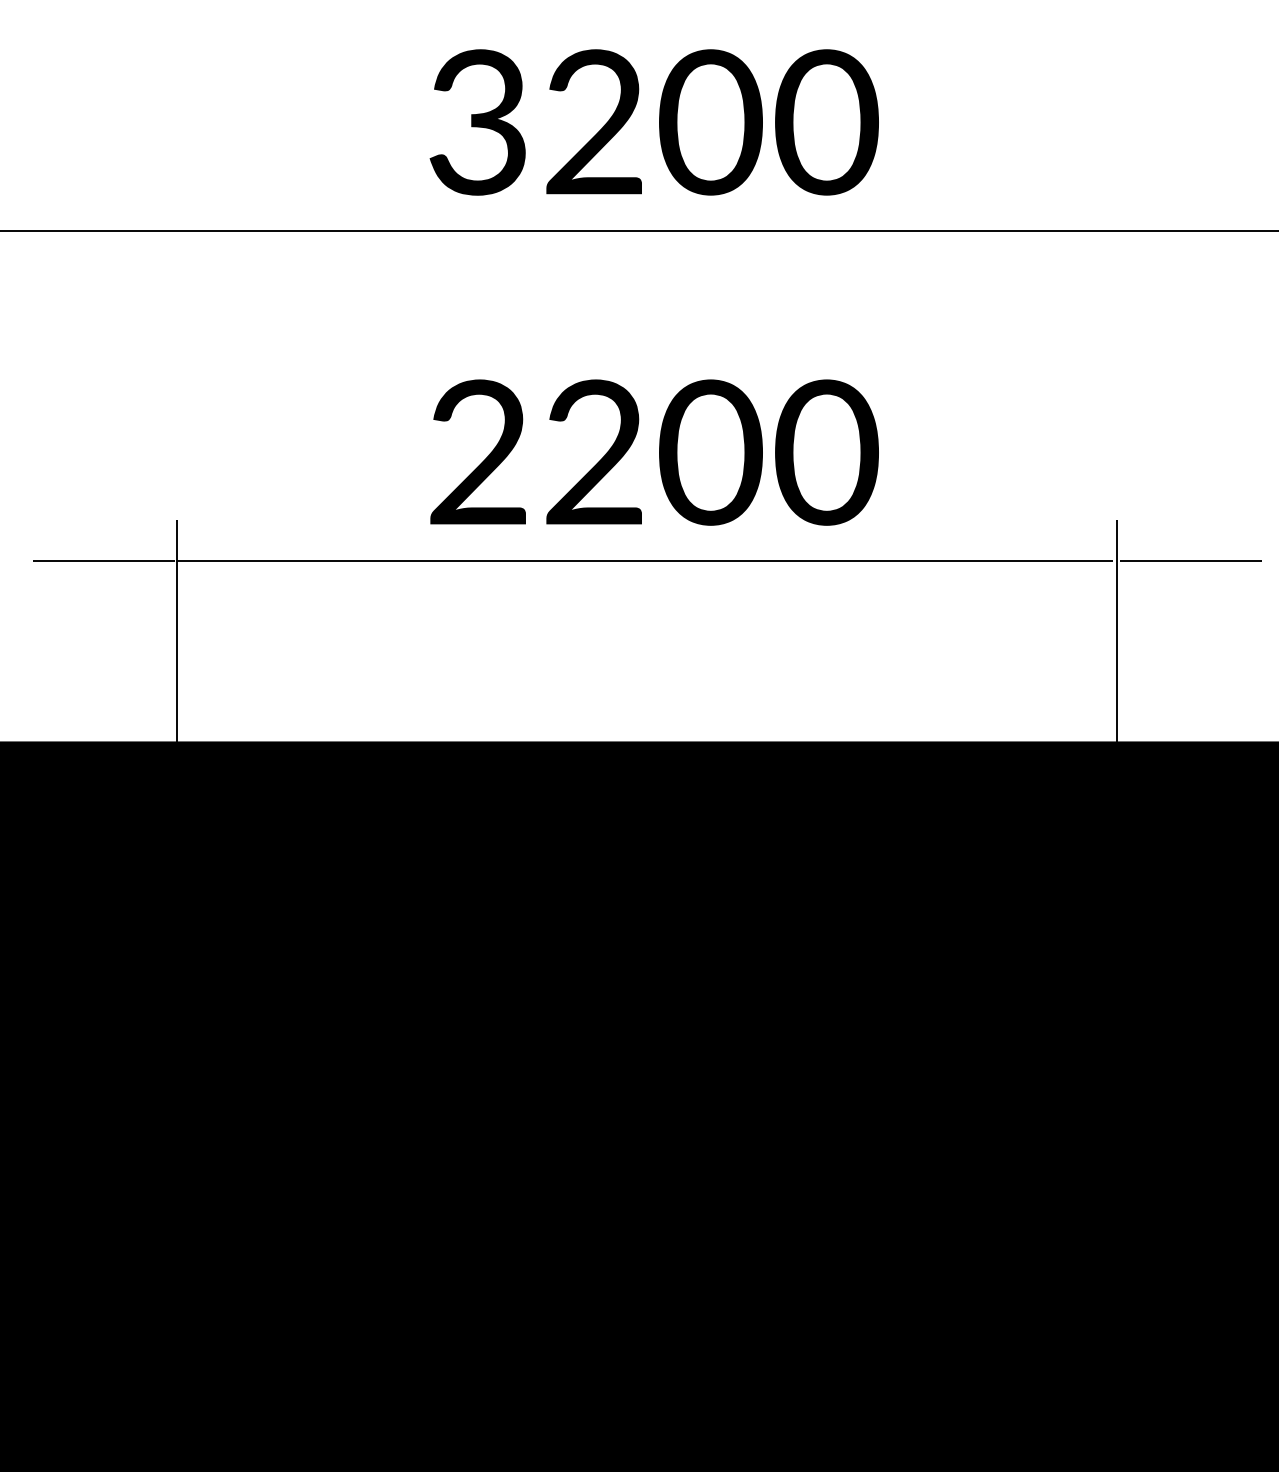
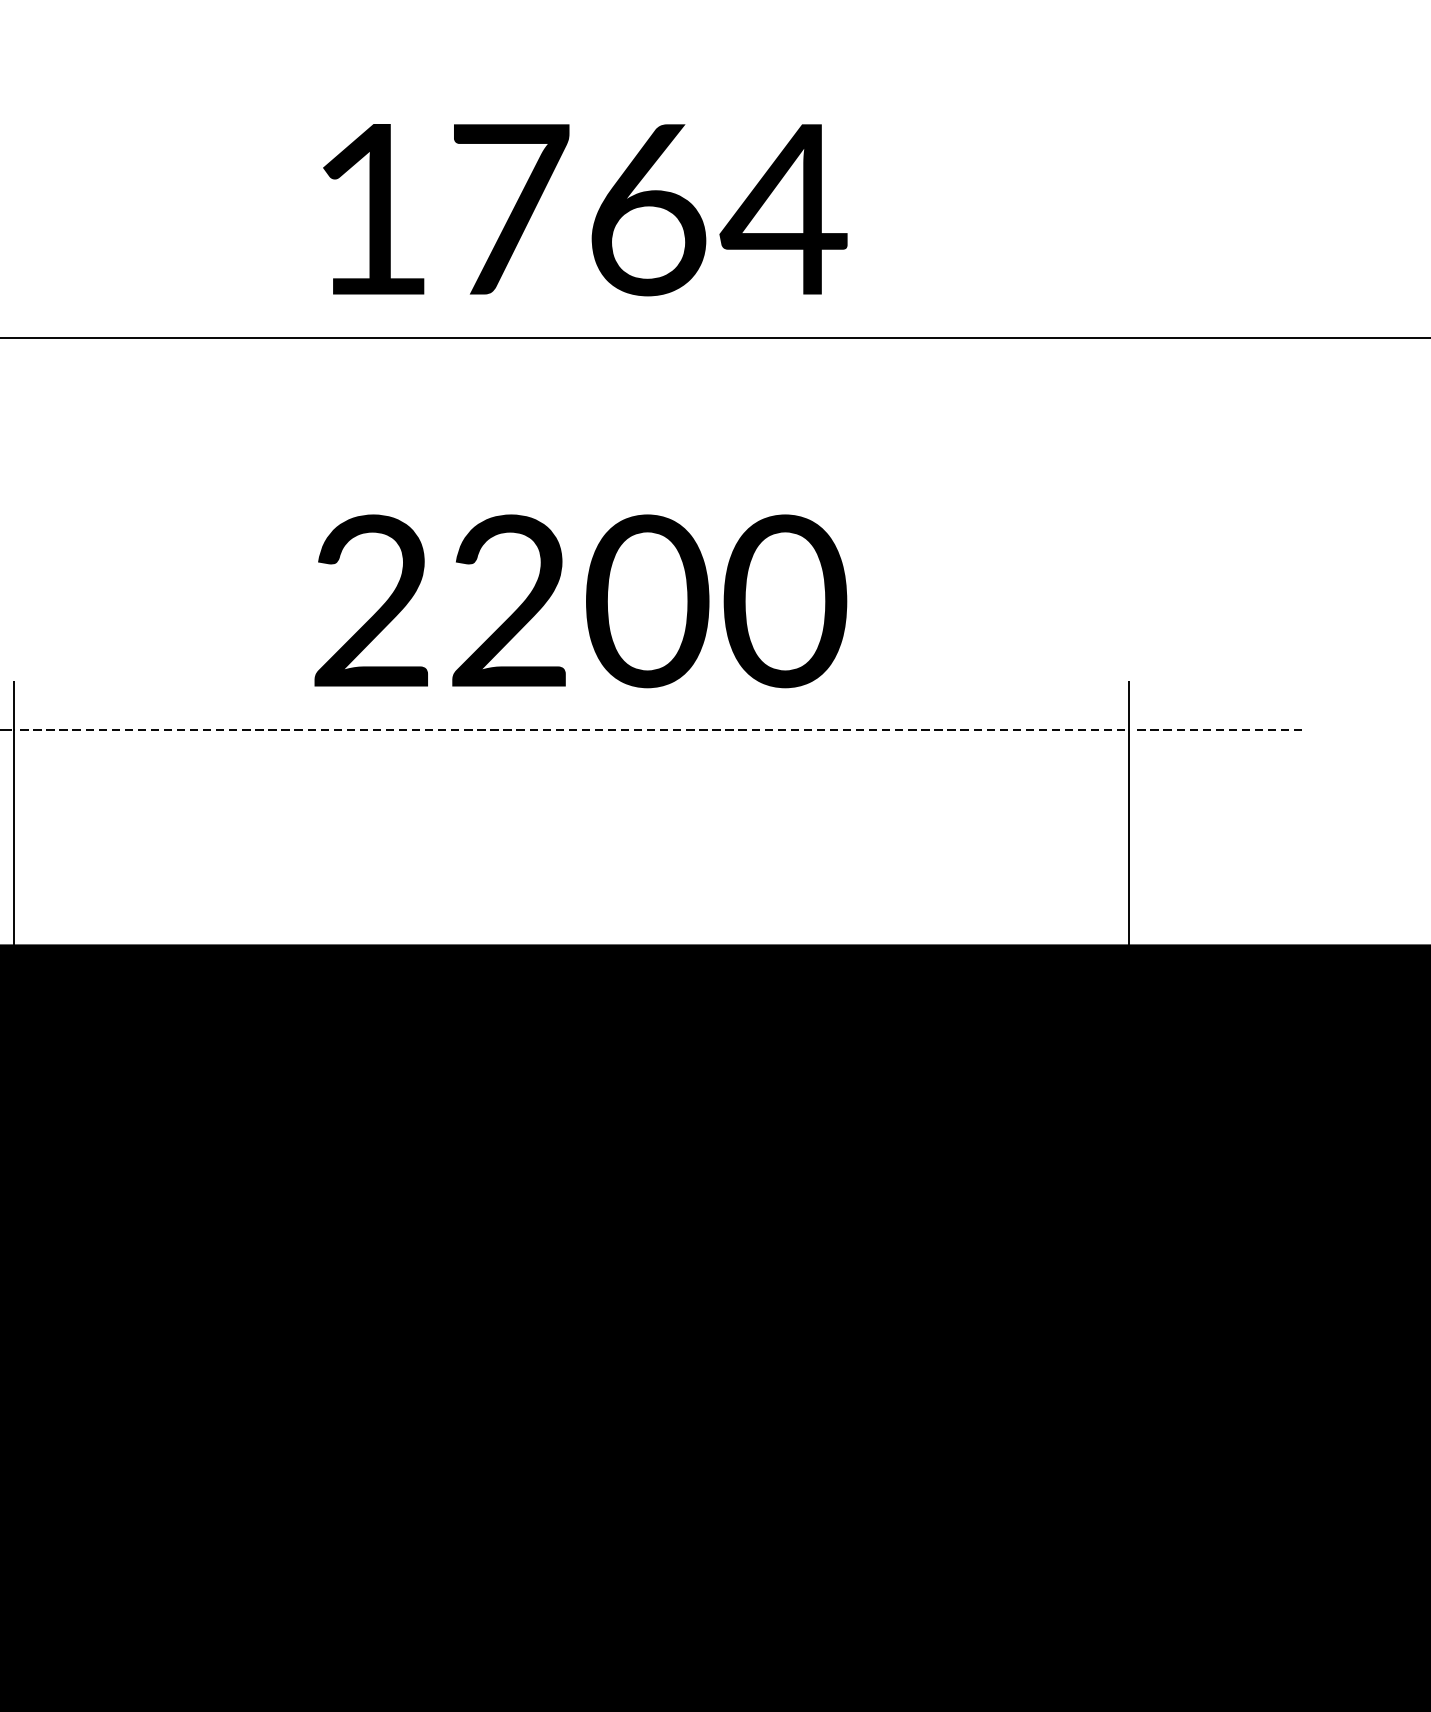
text: (654, 122) -> (580, 209), 3200 -> 1764
line: (644, 560) -> (568, 729), solid -> dashed
line: (1190, 560) -> (1216, 729), solid -> dashed

